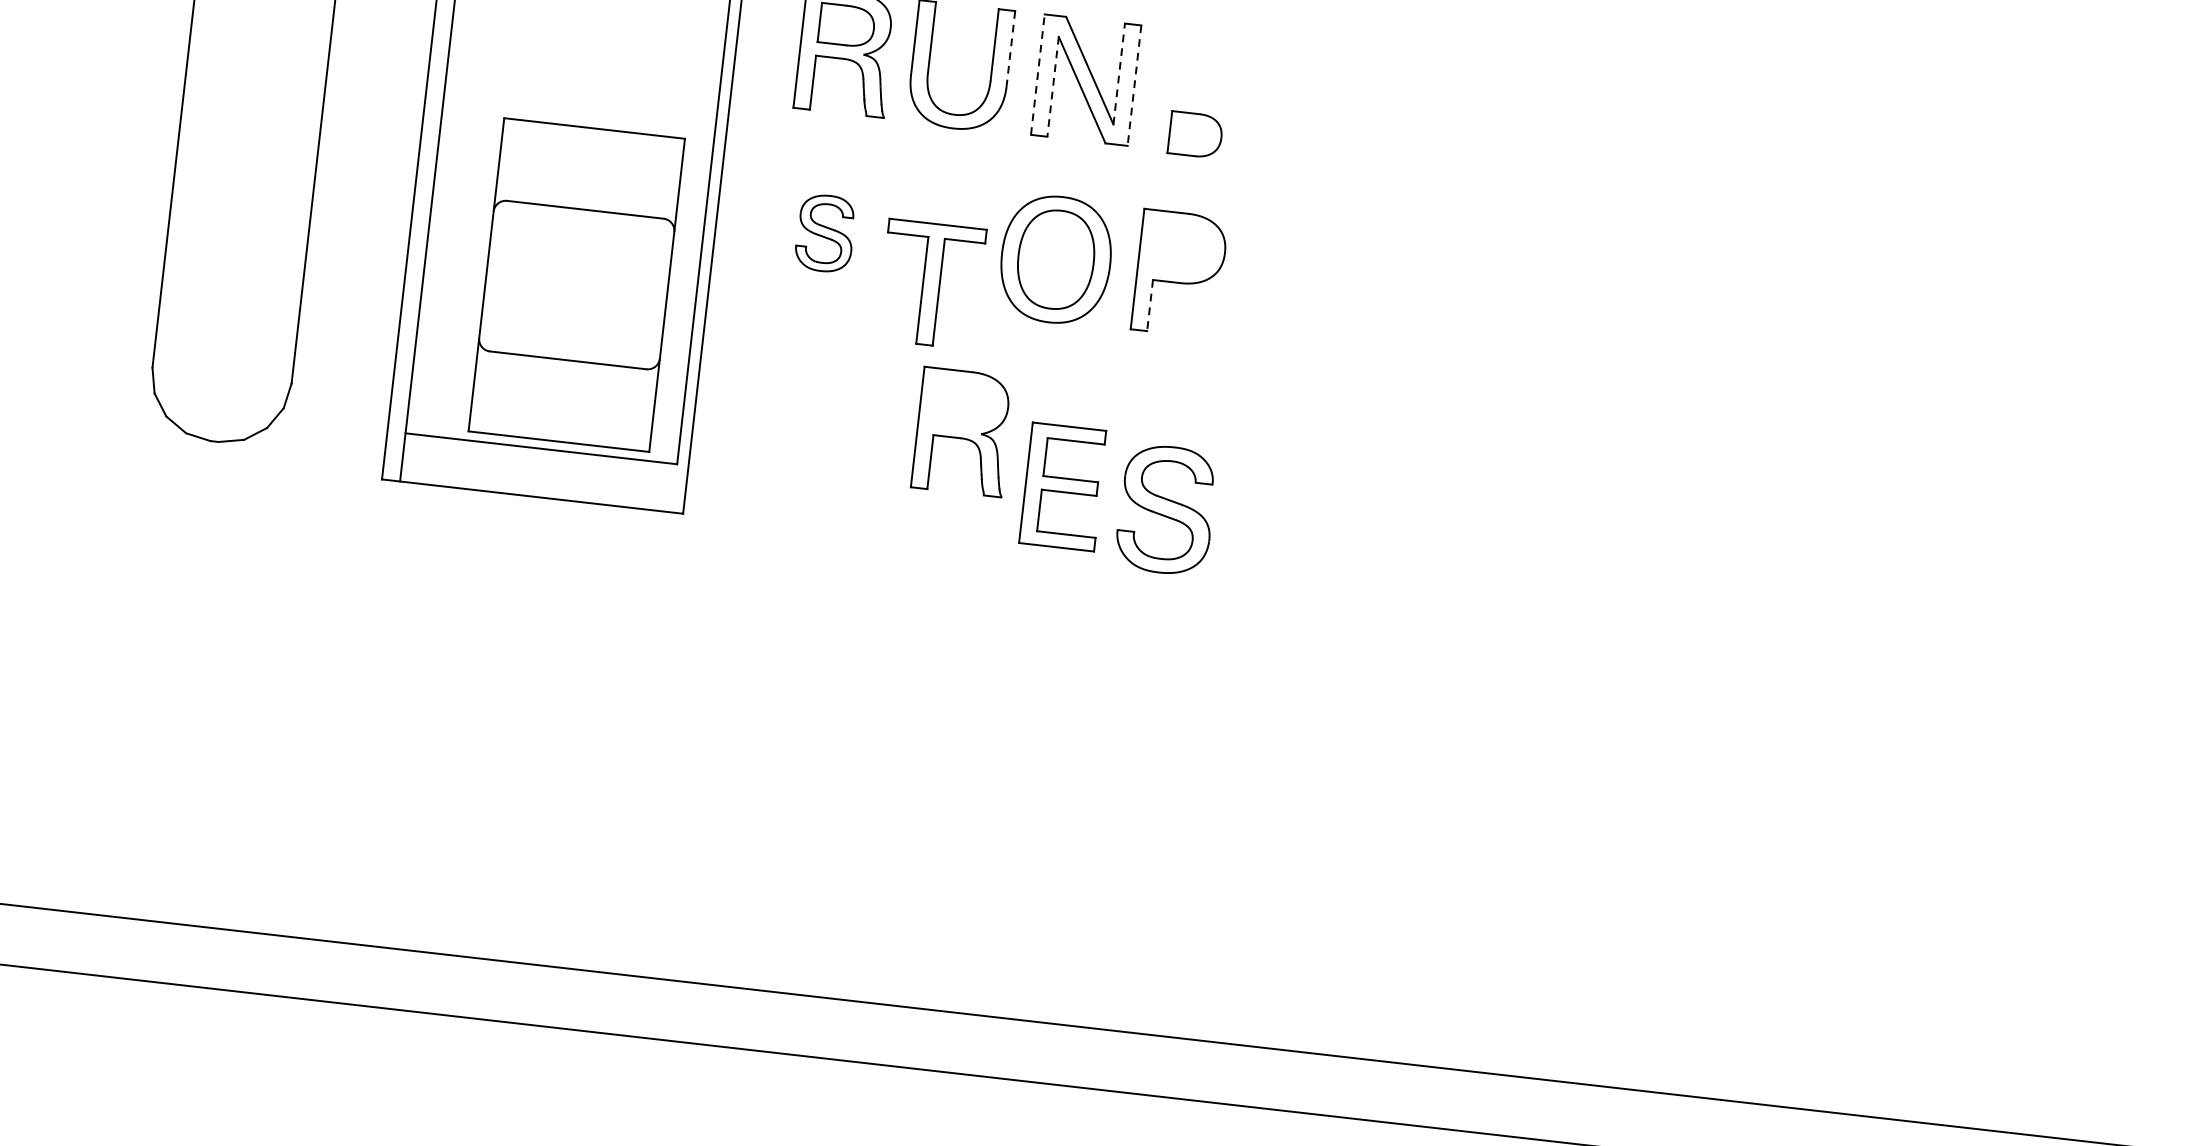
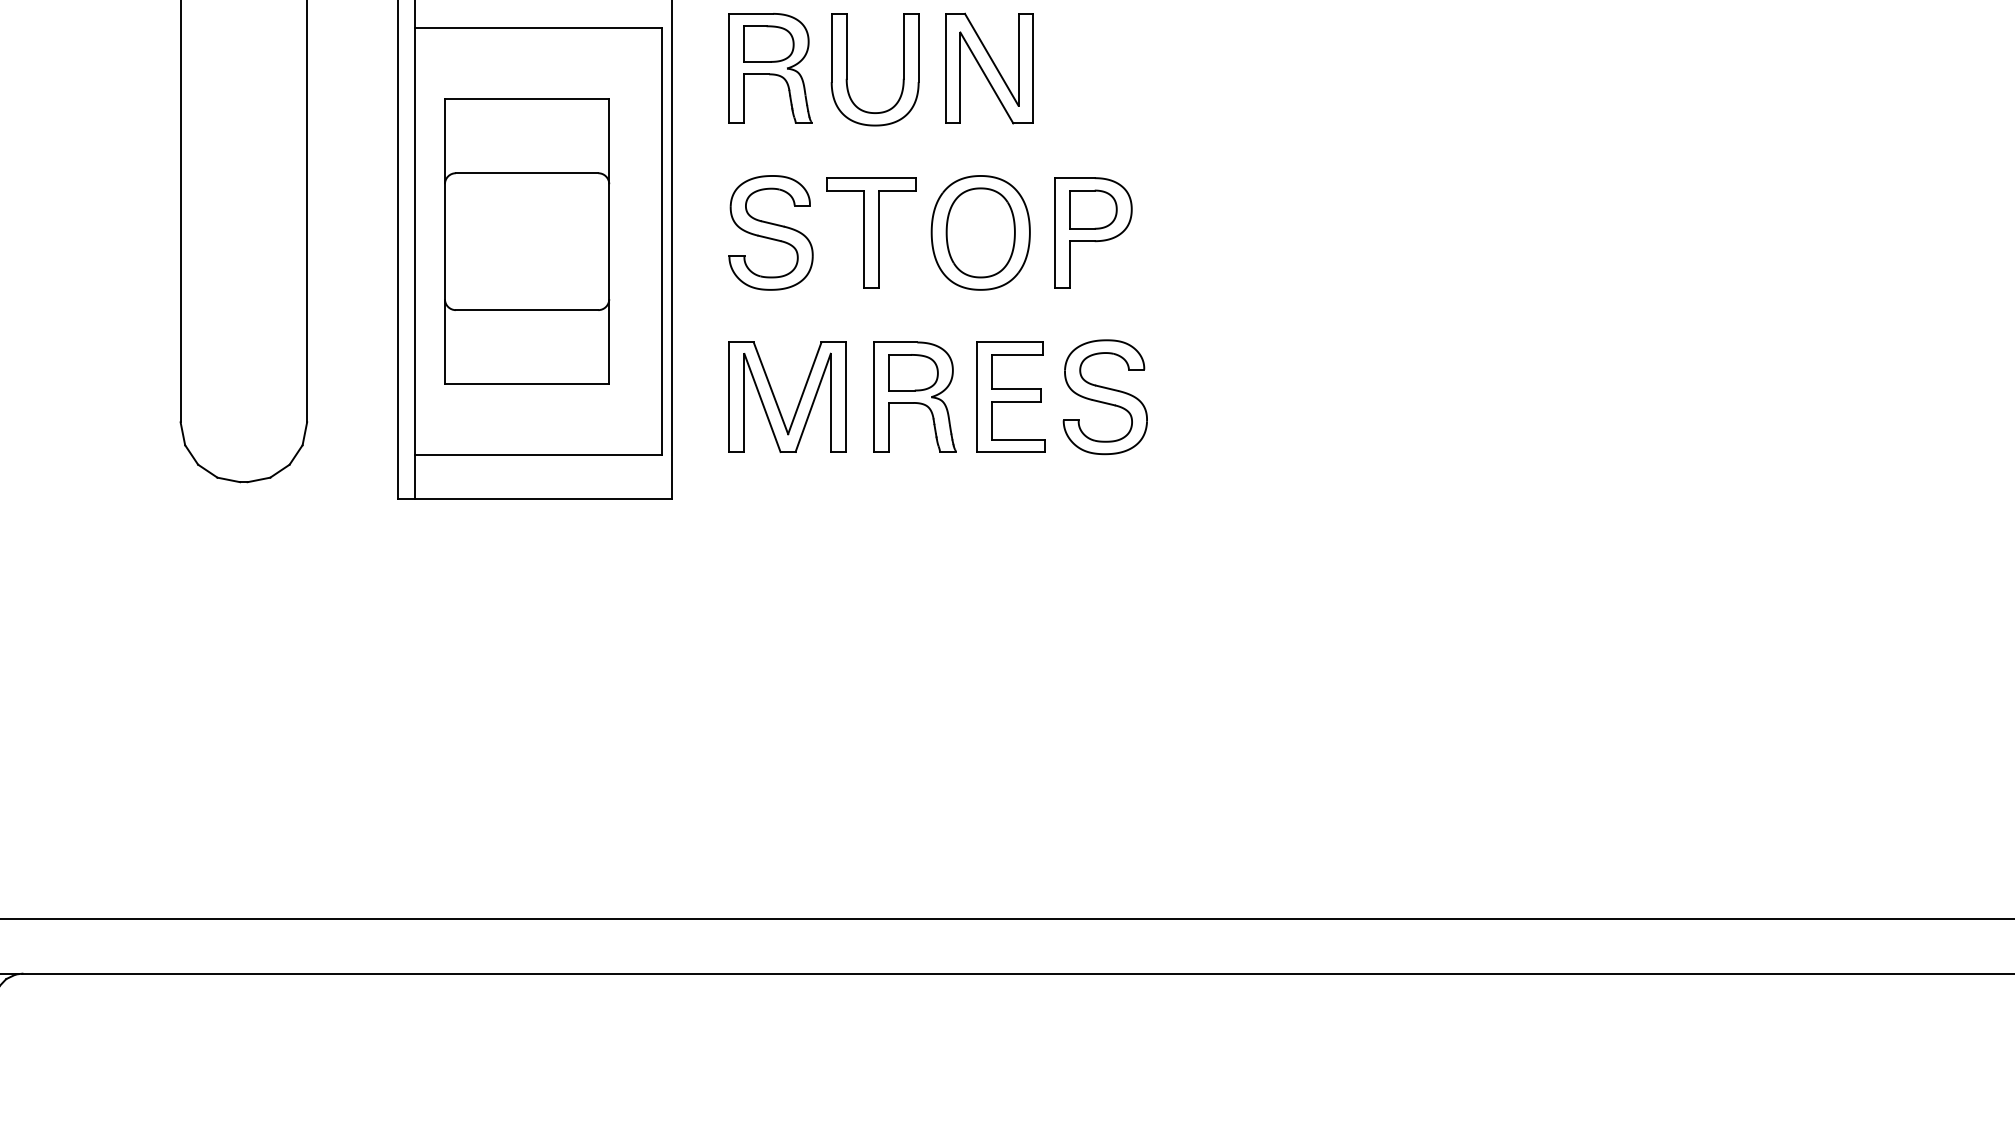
line: (1010, 49) -> (918, 48), dashed -> solid
line: (1119, 73) -> (1018, 59), dashed -> solid
line: (1037, 74) -> (945, 68), dashed -> solid
line: (1134, 85) -> (1033, 68), dashed -> solid
line: (1053, 87) -> (960, 78), dashed -> solid
part: (1195, 134) -> (1093, 209), moved
part: (824, 232) -> (770, 232), size x1.67
part: (577, 284) -> (527, 241), moved
part: (931, 284) -> (871, 232), moved
line: (1149, 305) -> (1069, 264), dashed -> solid
part: (964, 404) -> (913, 372), added
part: (810, 417) -> (776, 399), added
part: (1063, 486) -> (1010, 396), moved
part: (1165, 510) -> (1104, 397), moved

